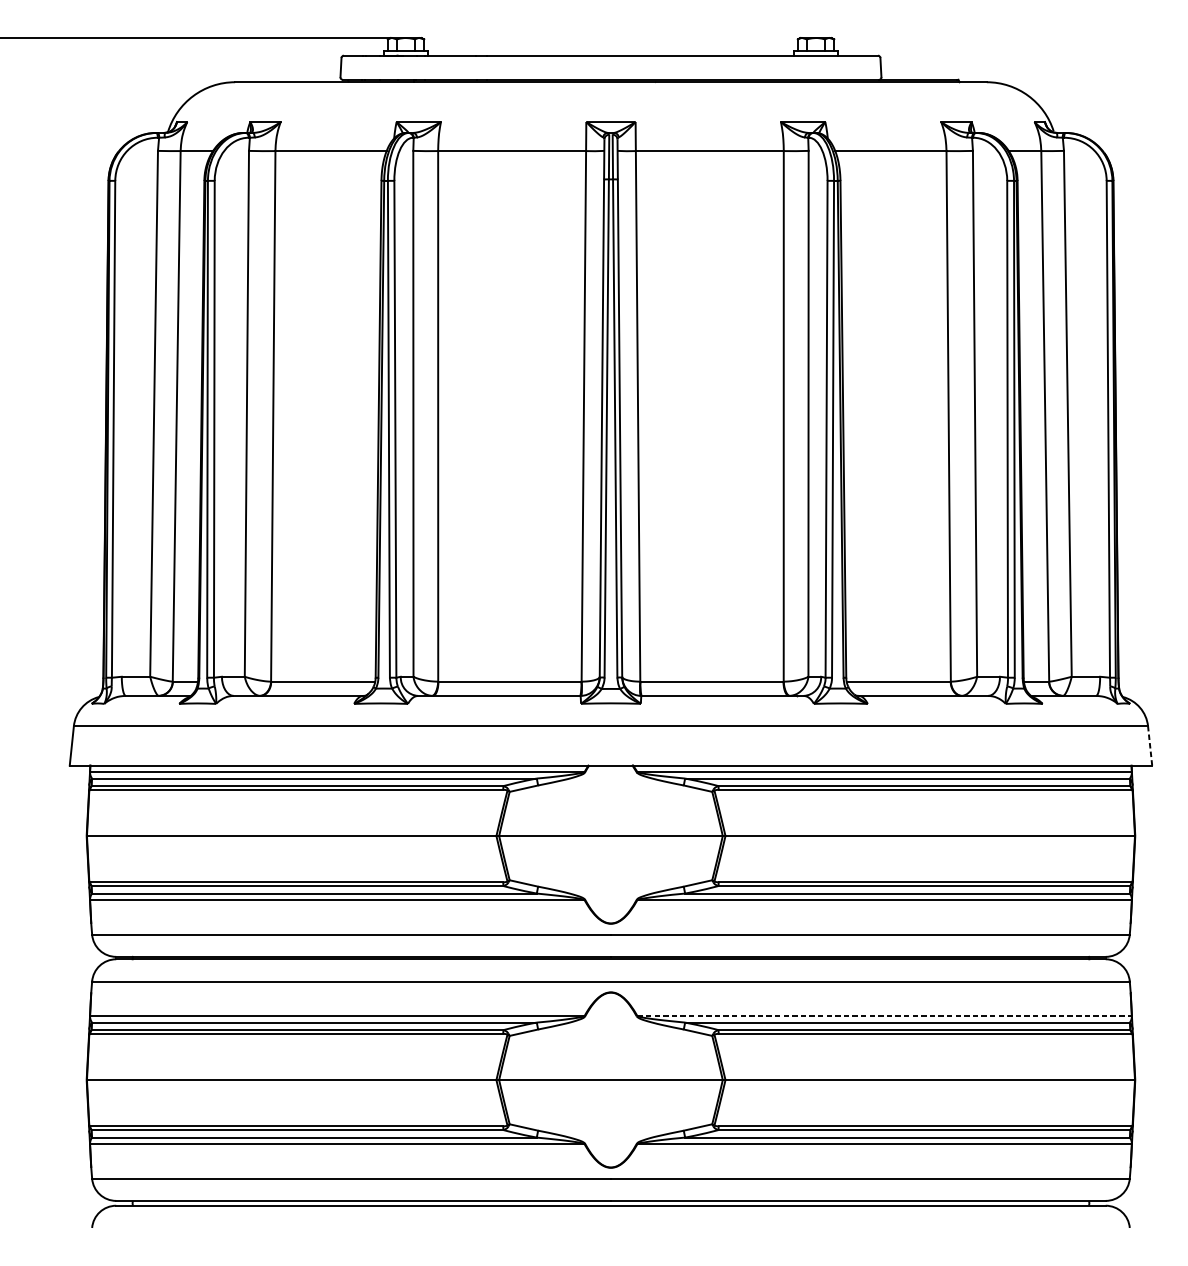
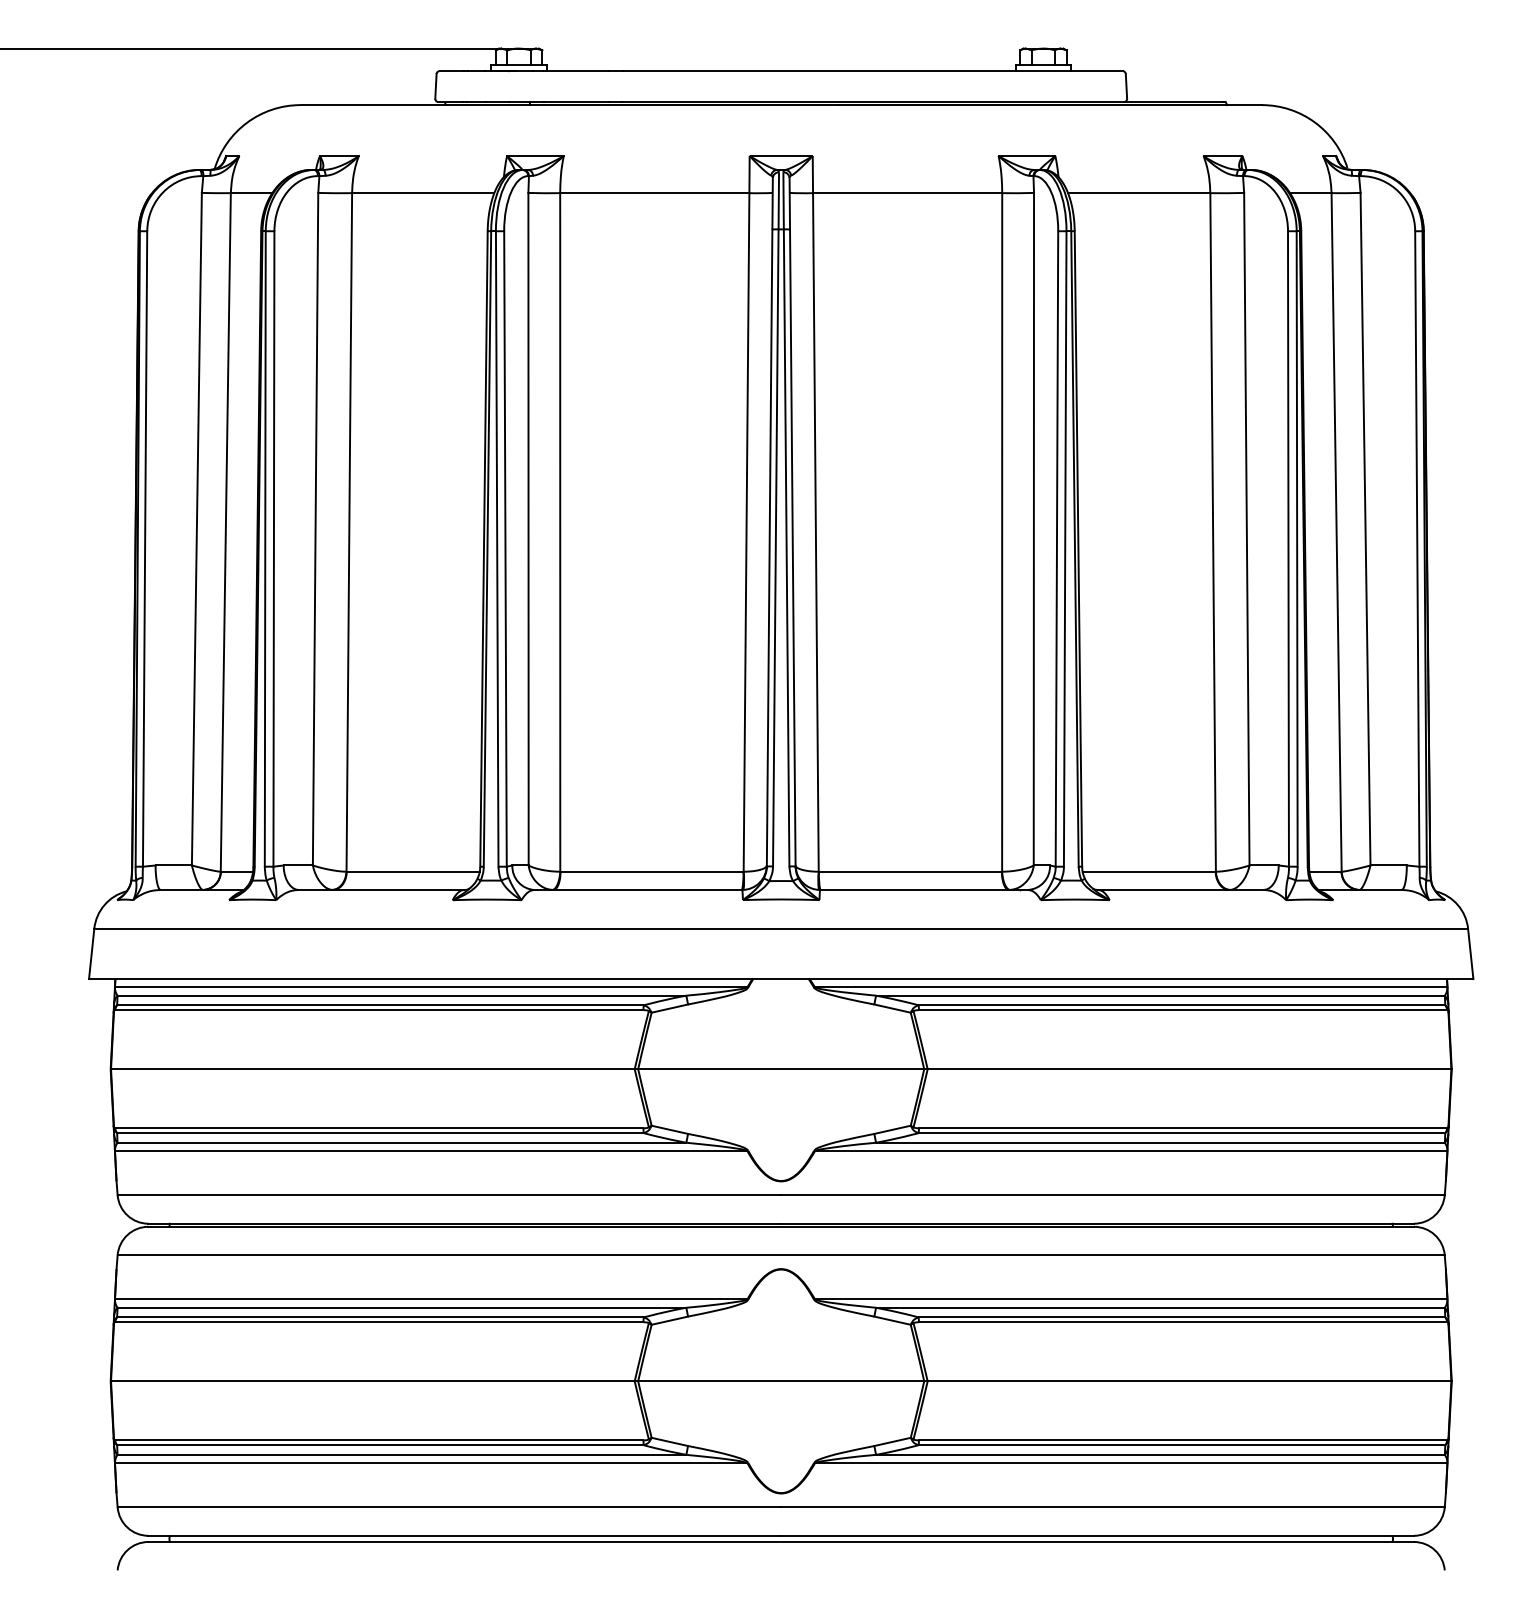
line: (1149, 745) -> (1470, 953), dashed -> solid
line: (884, 1016) -> (1131, 1299), dashed -> solid

